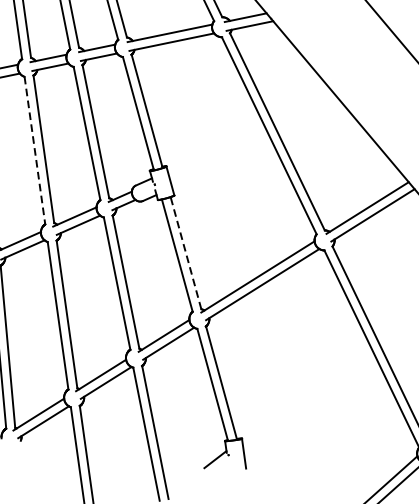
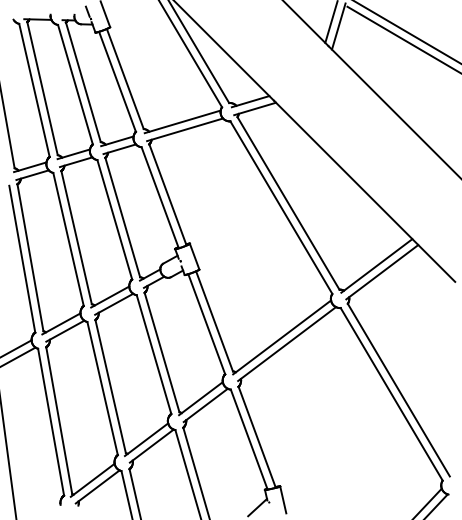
line: (34, 150) -> (68, 239), dashed -> solid
line: (186, 252) -> (214, 320), dashed -> solid

